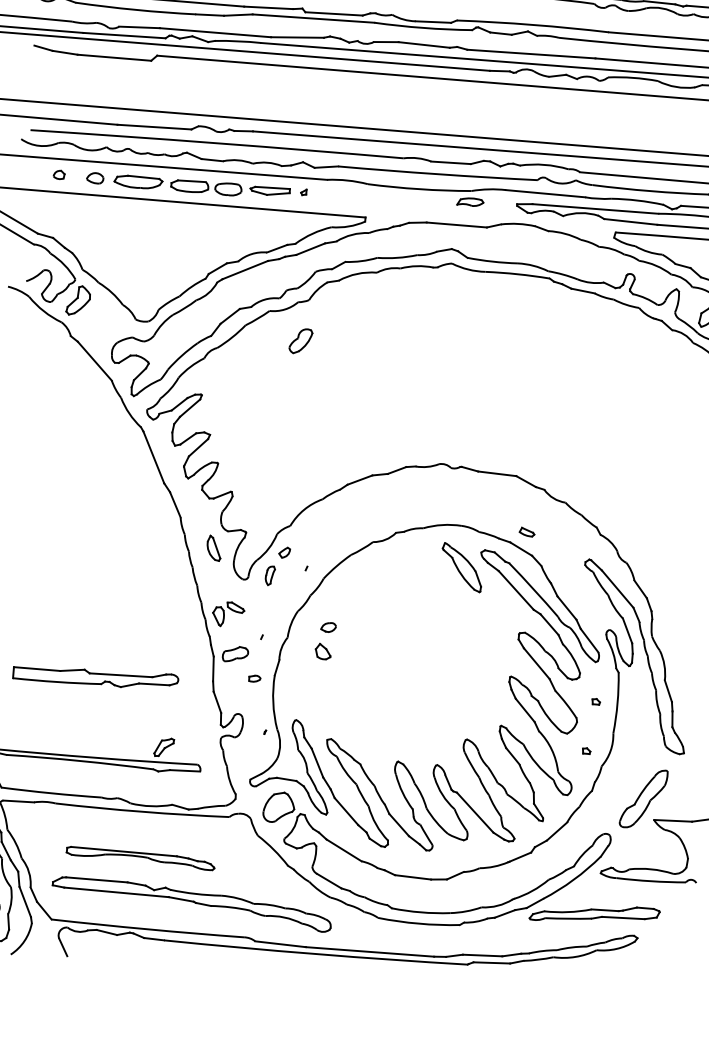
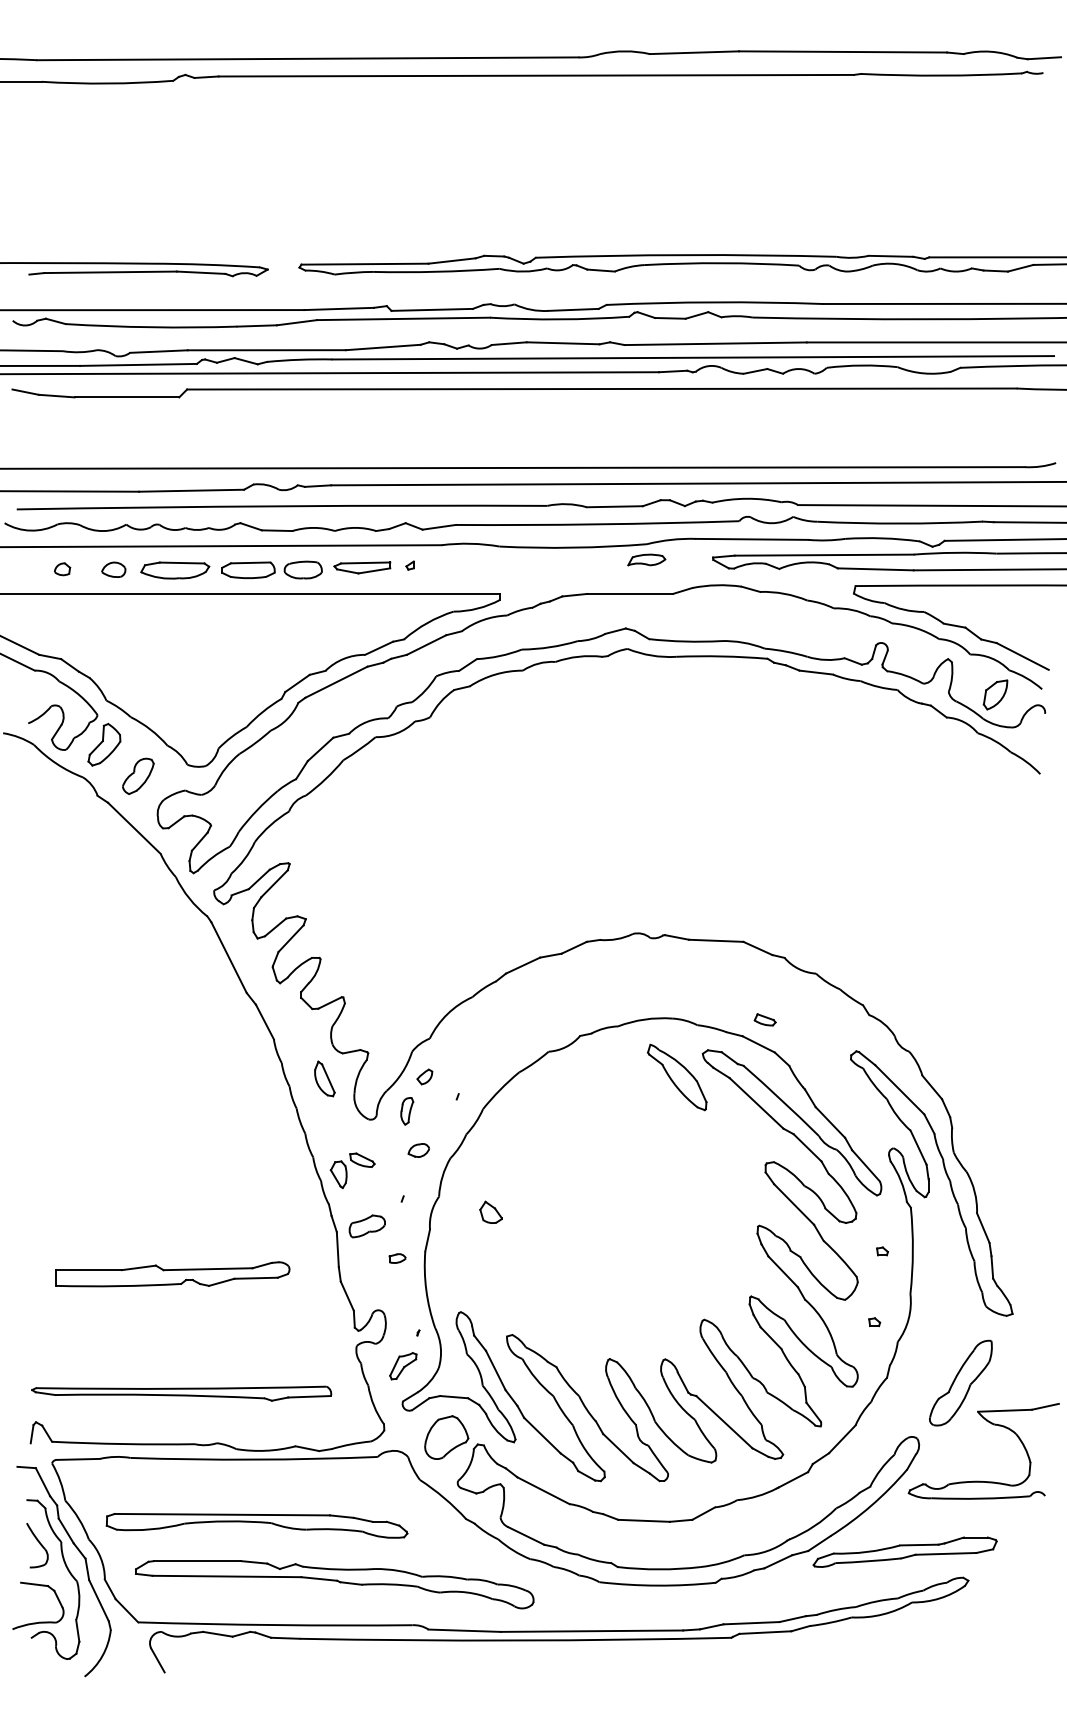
part: (301, 340) -> (138, 775), moved
part: (328, 627) -> (418, 1150), moved
part: (164, 747) -> (403, 1366), moved
part: (140, 858) -> (256, 1525), size x1.43

